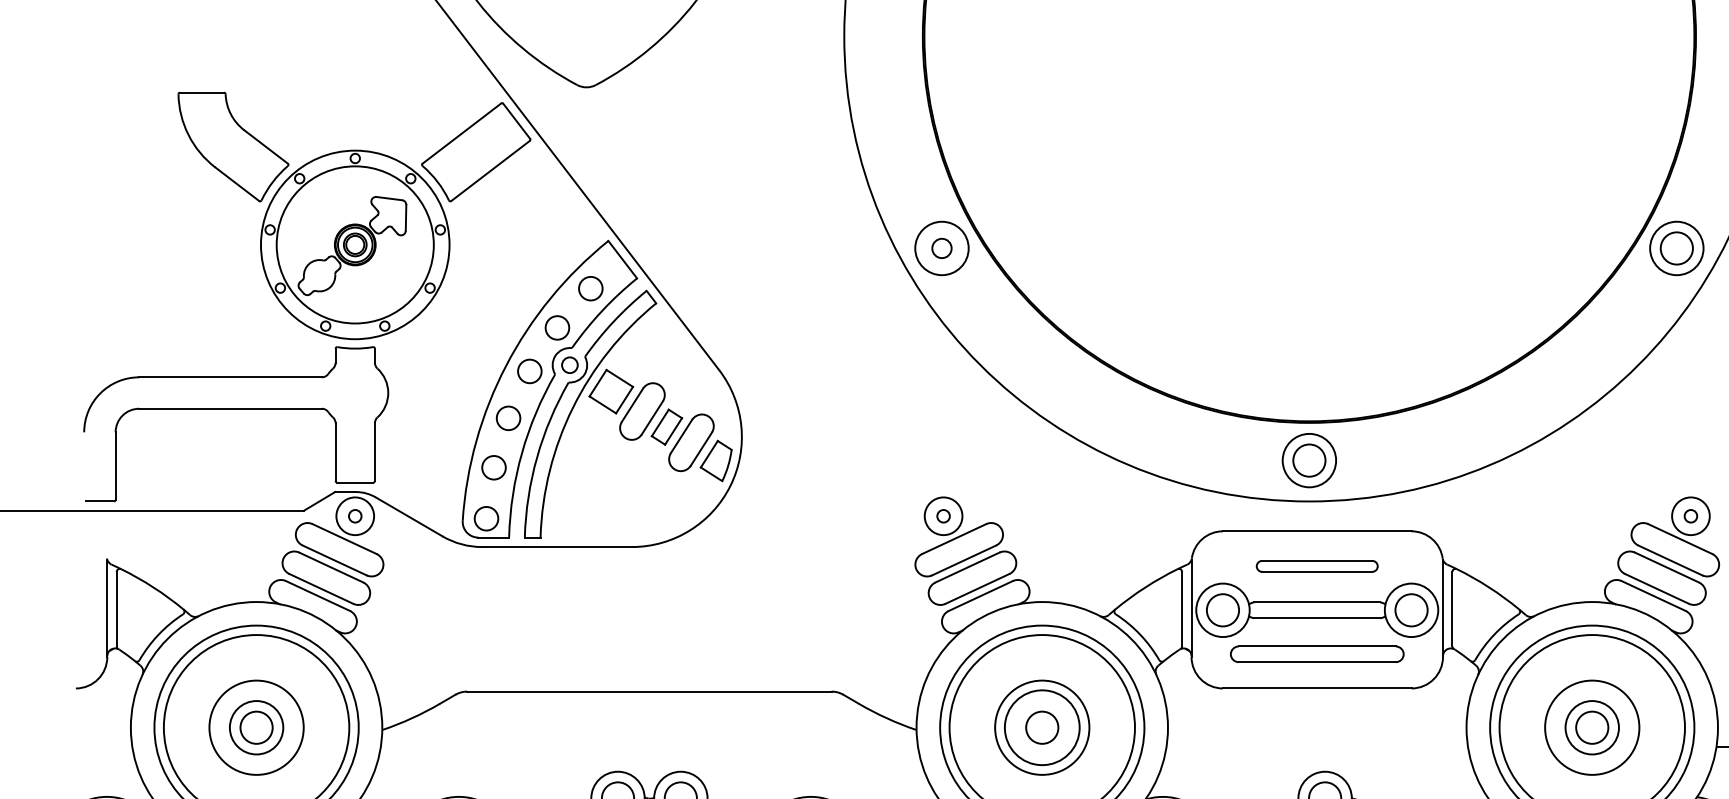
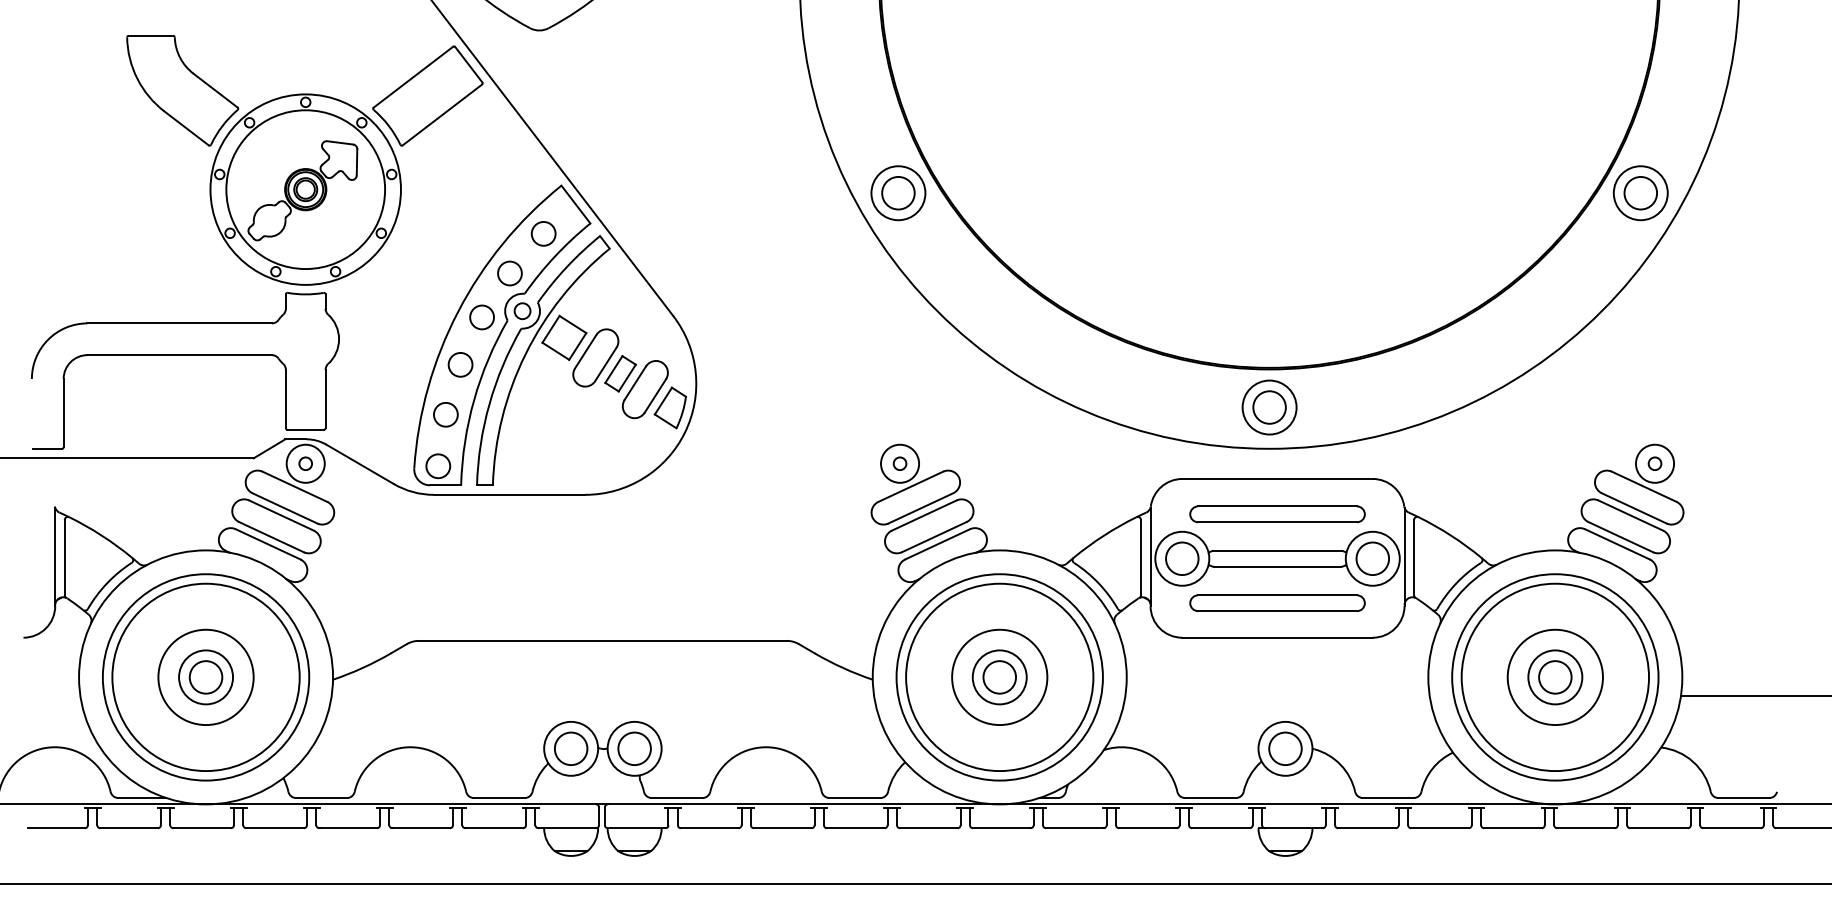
circle: (942, 247) -> (898, 192), size x1.67
part: (1317, 566) -> (1277, 514), size x1.43
circle: (1042, 727) -> (999, 677), size x0.71

